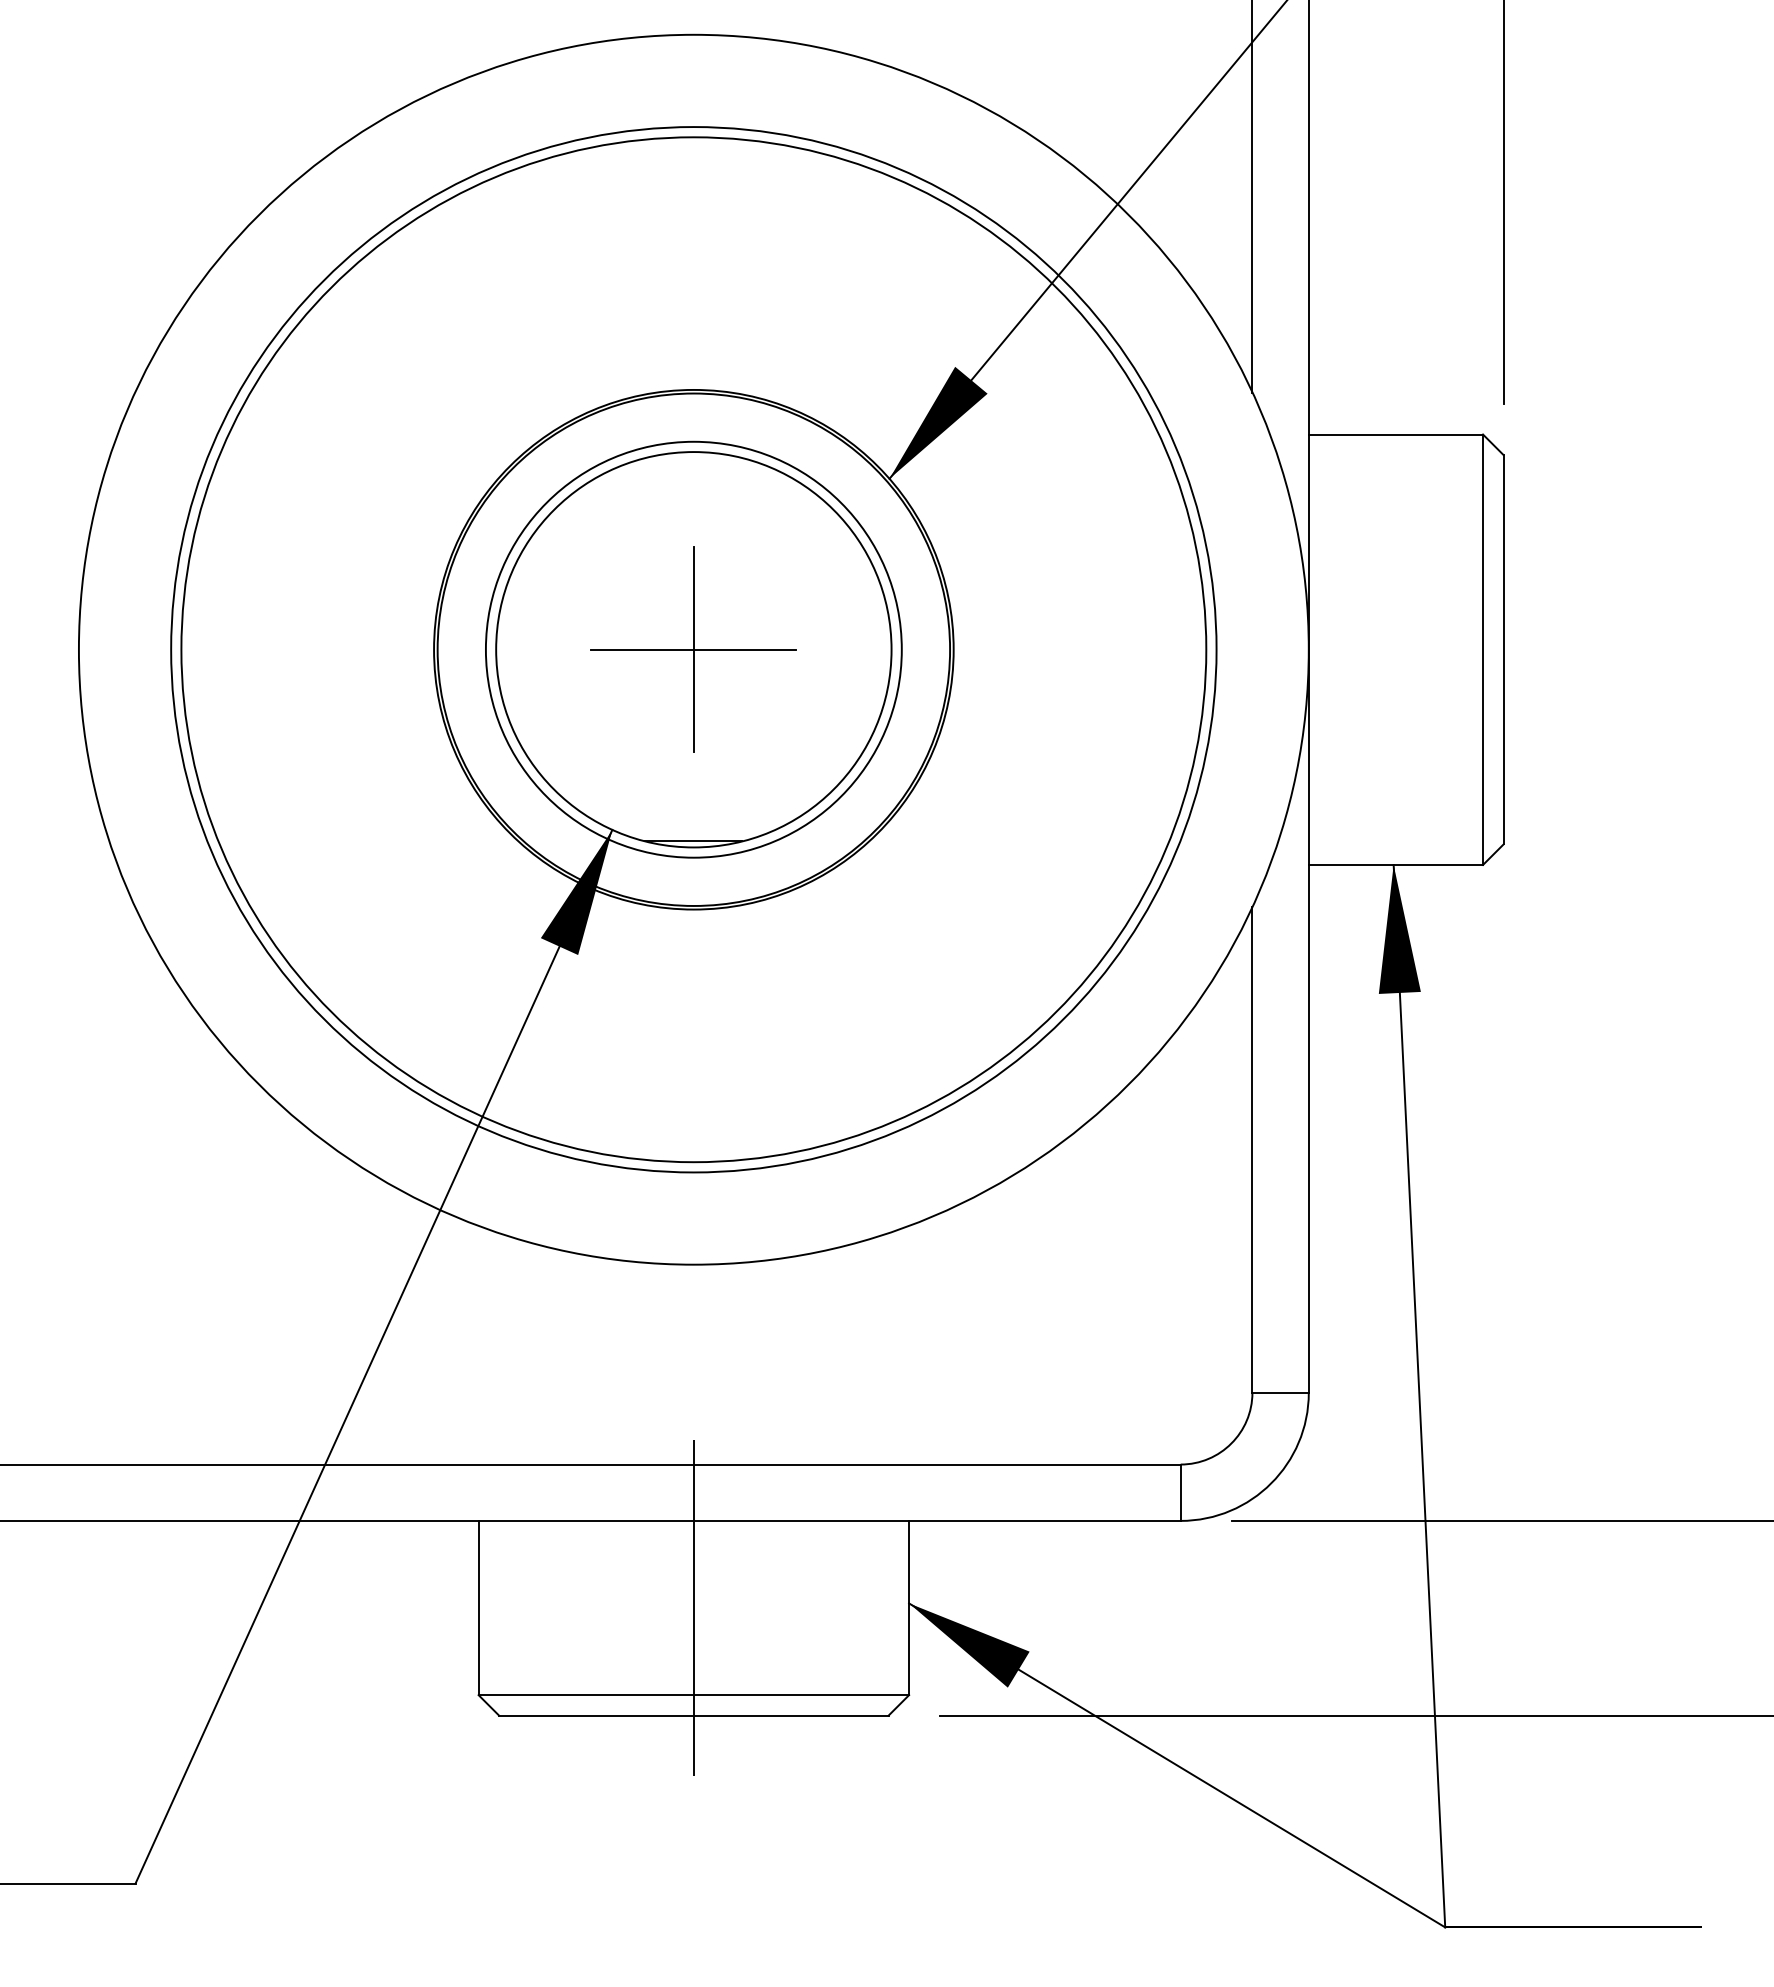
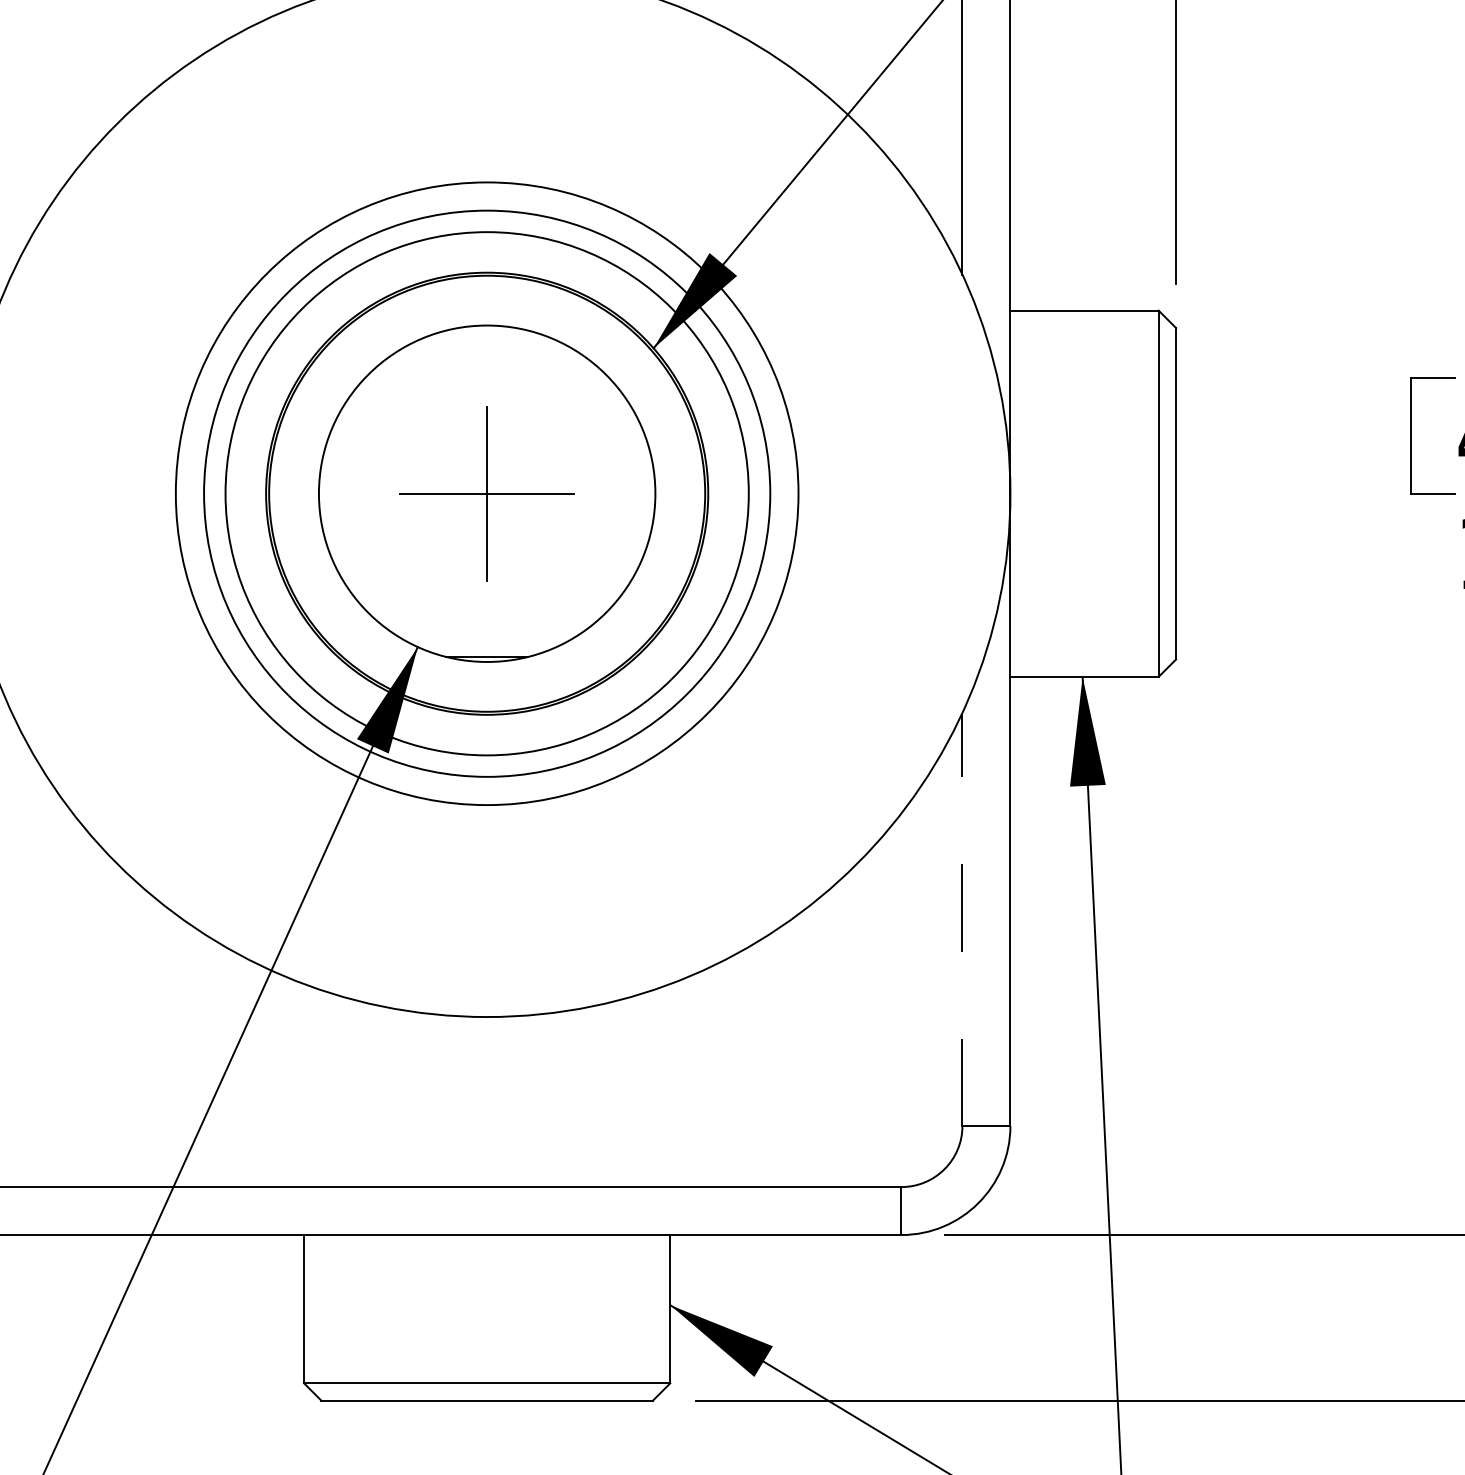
circle: (693, 649) -> (486, 493), size x0.6
circle: (693, 649) -> (486, 493), size x0.7
circle: (693, 649) -> (486, 493), size x1.6
line: (1252, 1149) -> (962, 919), solid -> dashed
line: (693, 1607) -> (486, 1308), removed

